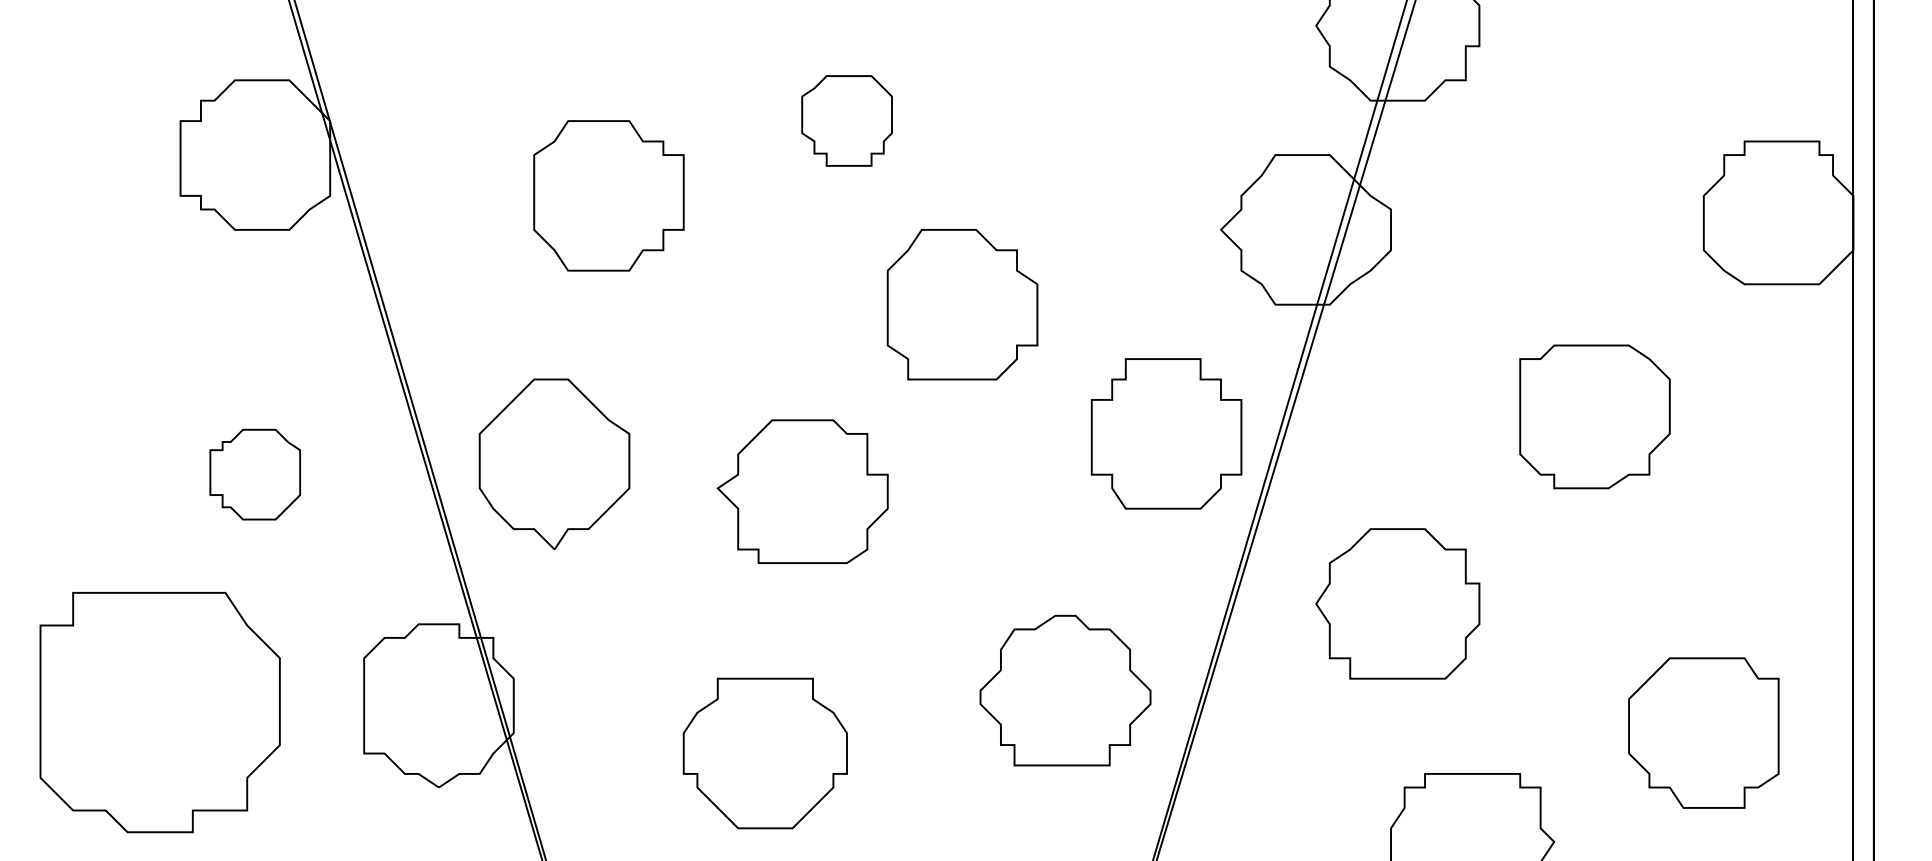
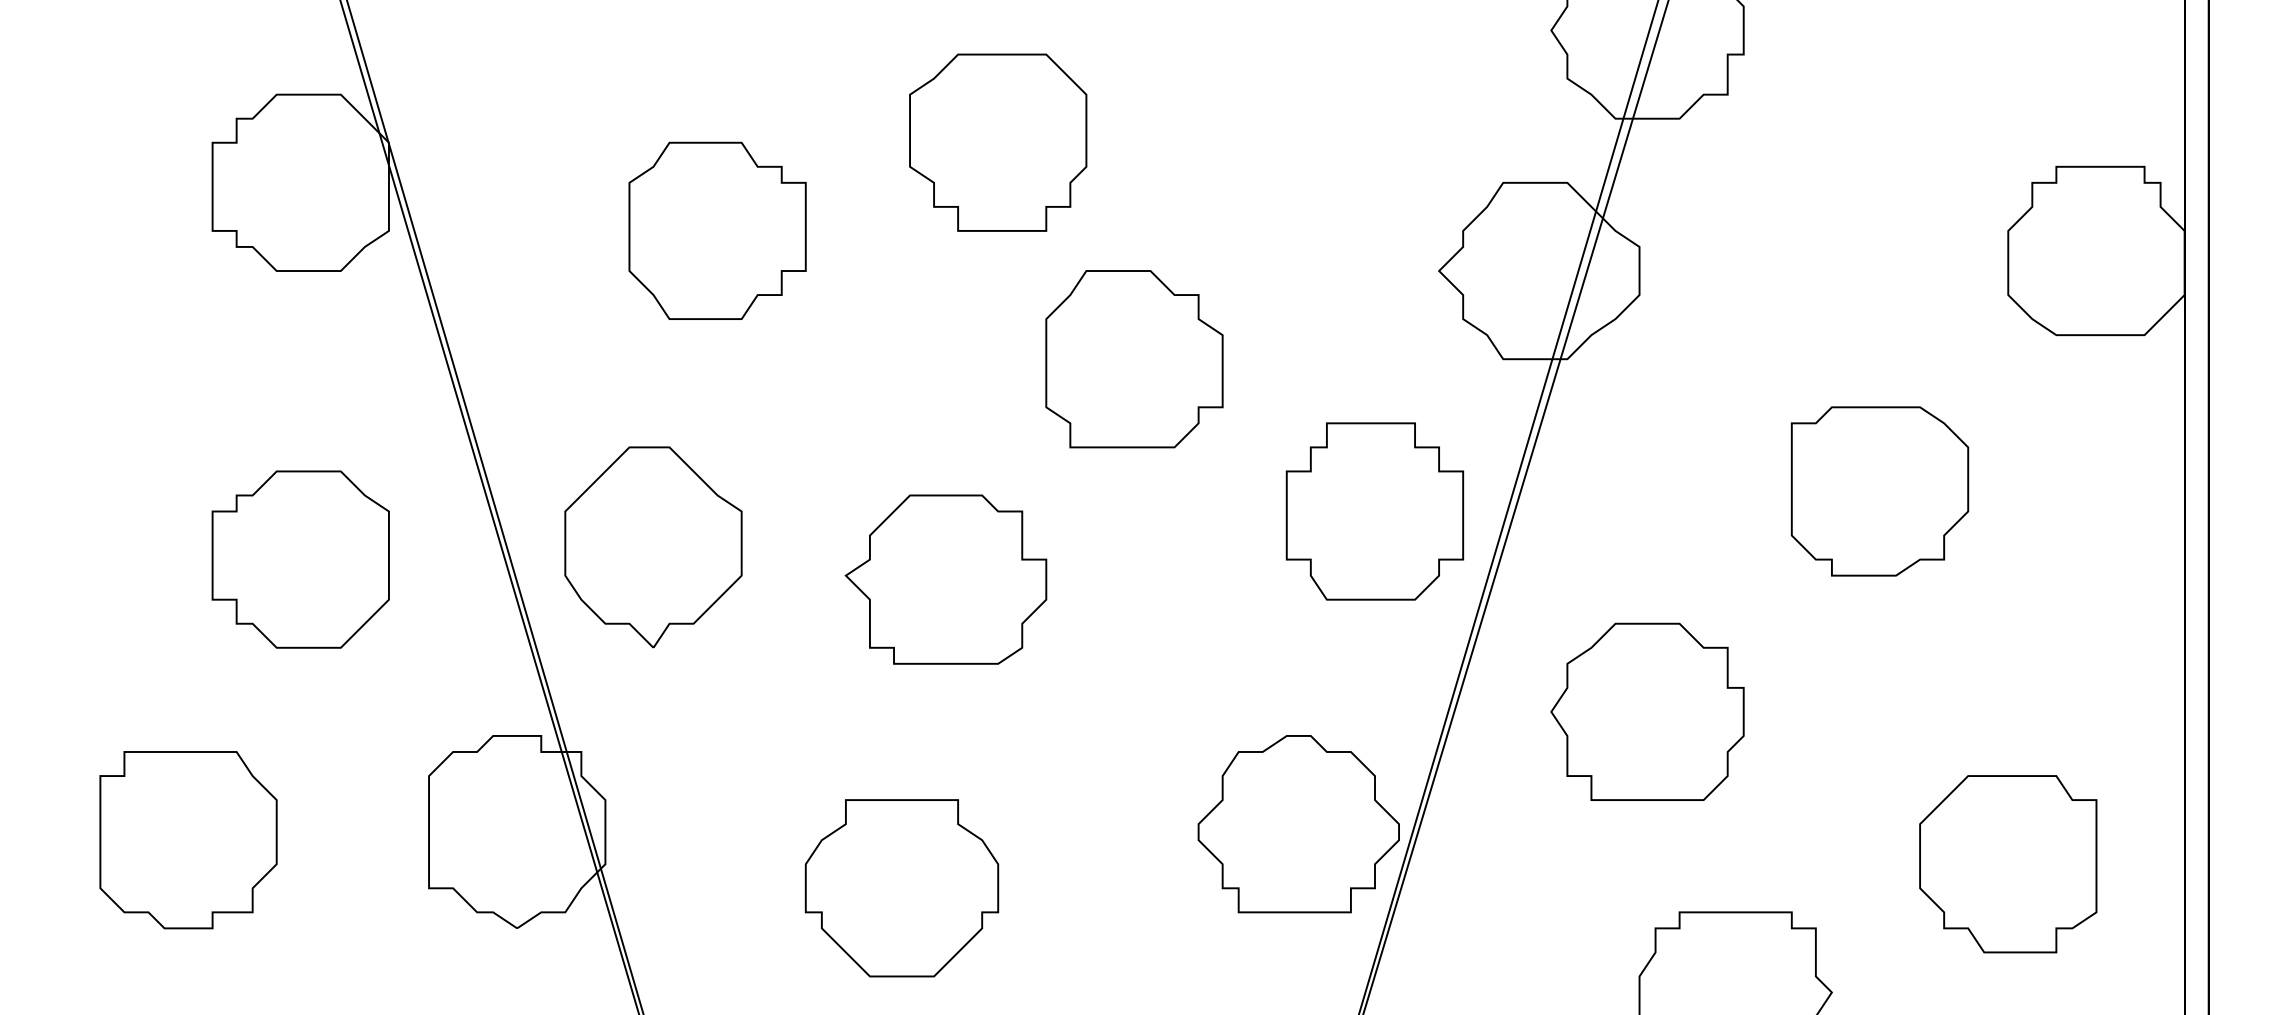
part: (847, 120) -> (998, 142), size x1.67
part: (255, 474) -> (300, 559), size x1.67
part: (1065, 690) -> (1298, 824), moved
part: (160, 712) -> (188, 840), size x0.62

